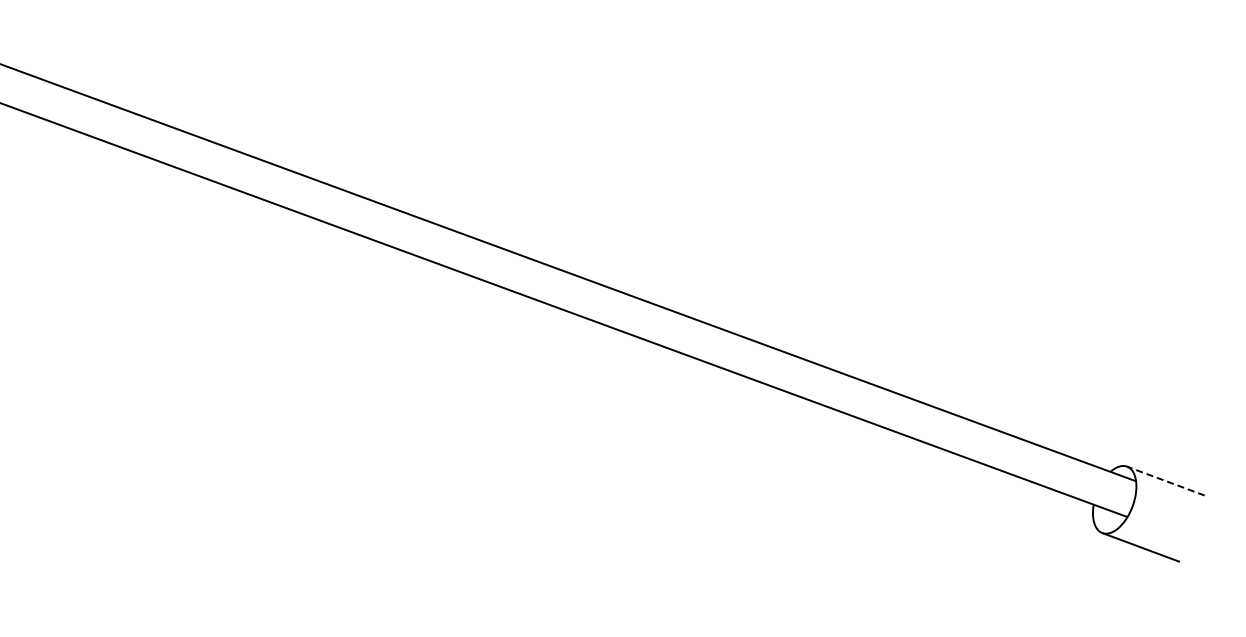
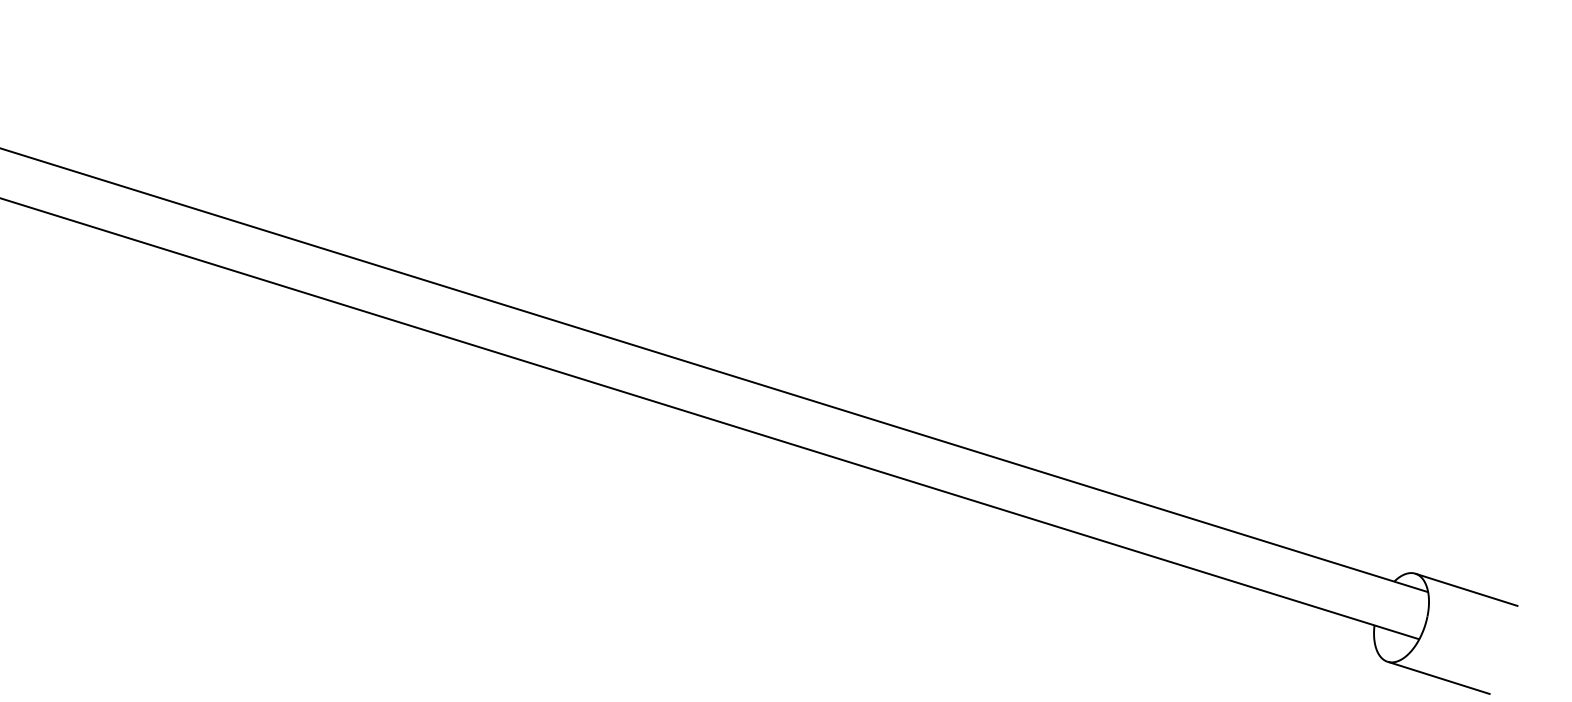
line: (1165, 480) -> (1466, 589), dashed -> solid

